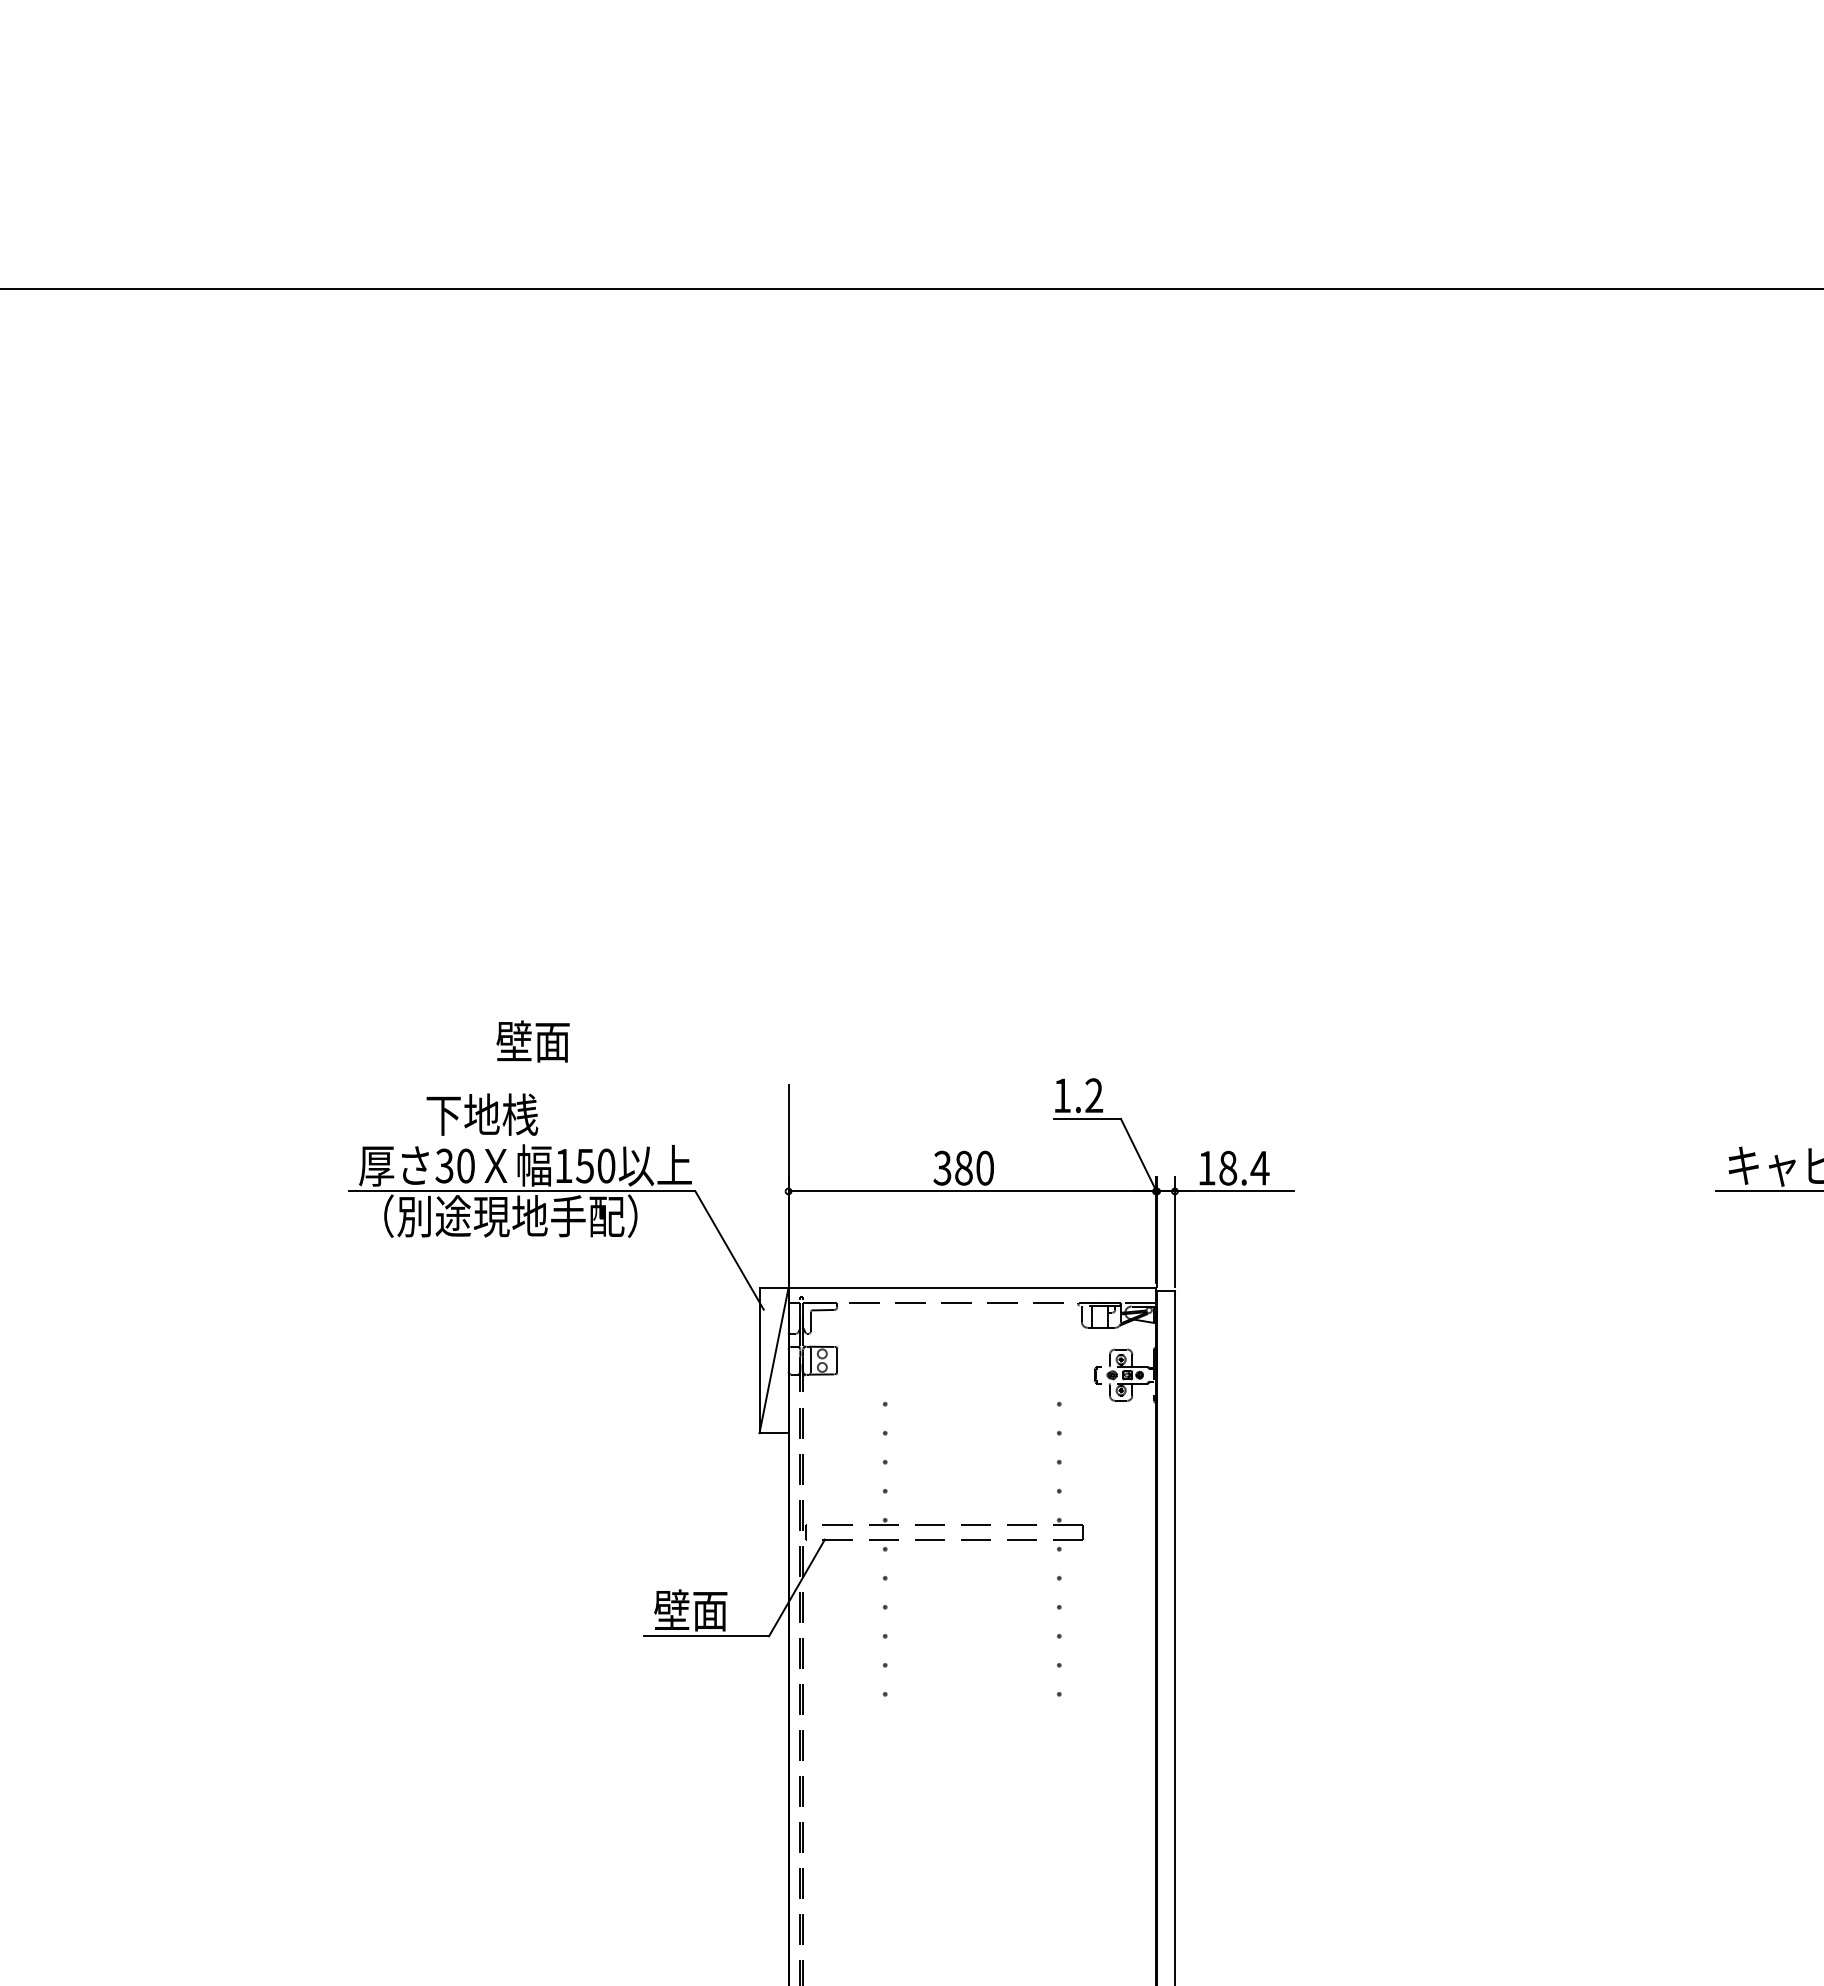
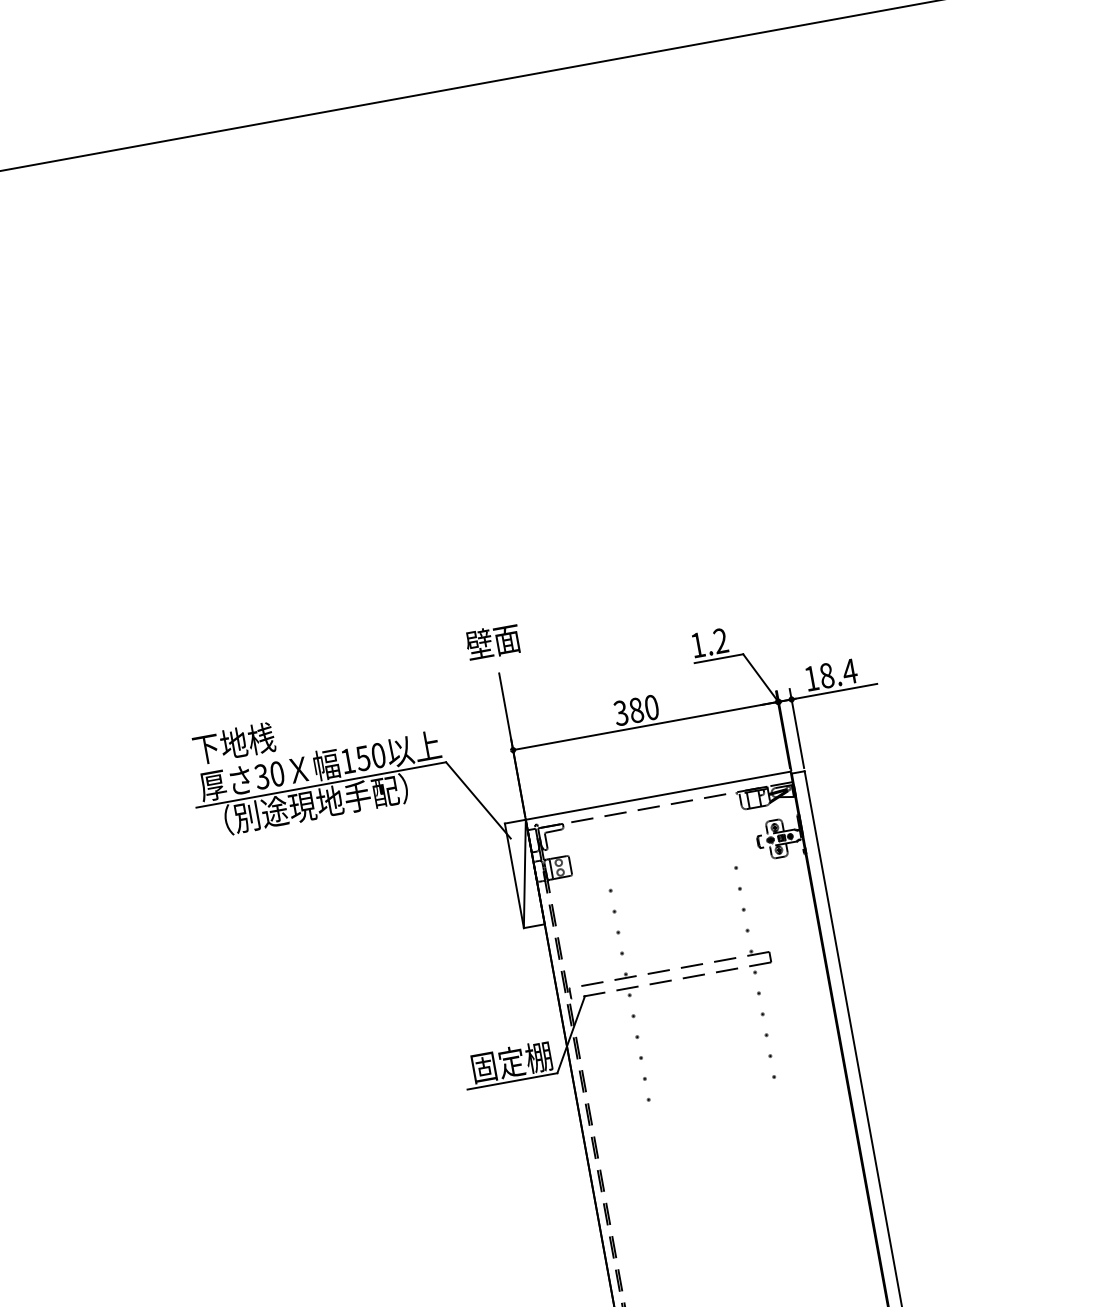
text: (532, 1041) -> (492, 642), moved
text: (482, 1114) -> (234, 743), moved
text: (709, 1610) -> (511, 1062), 壁面 -> 固定棚

